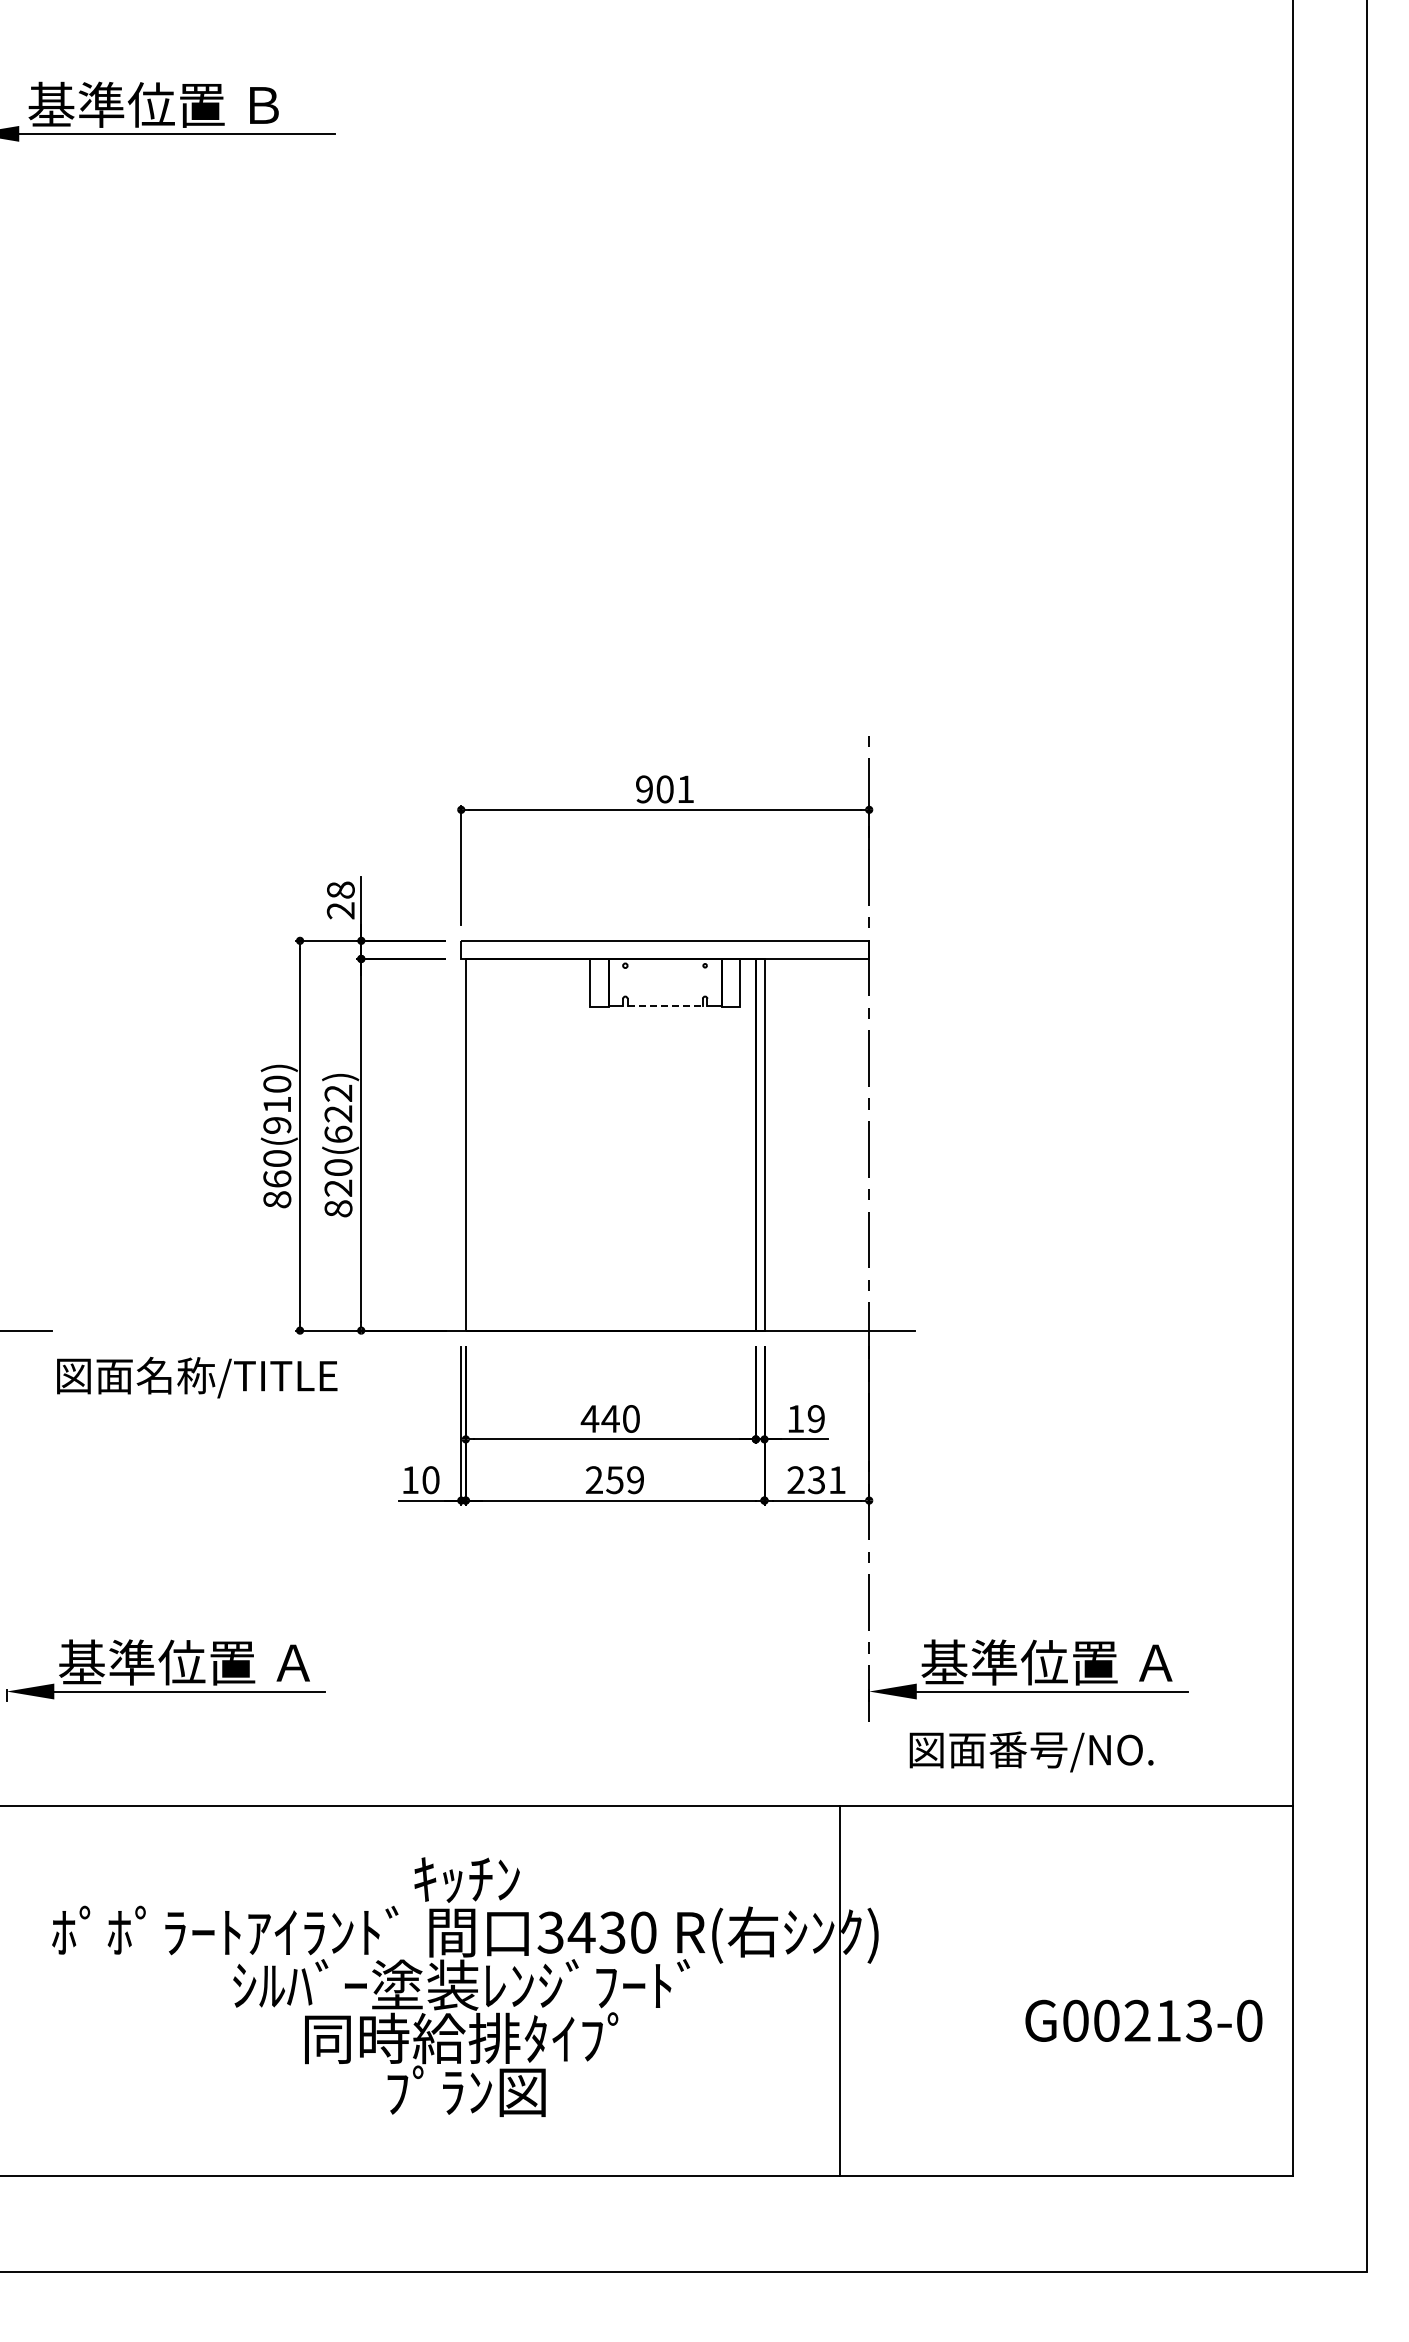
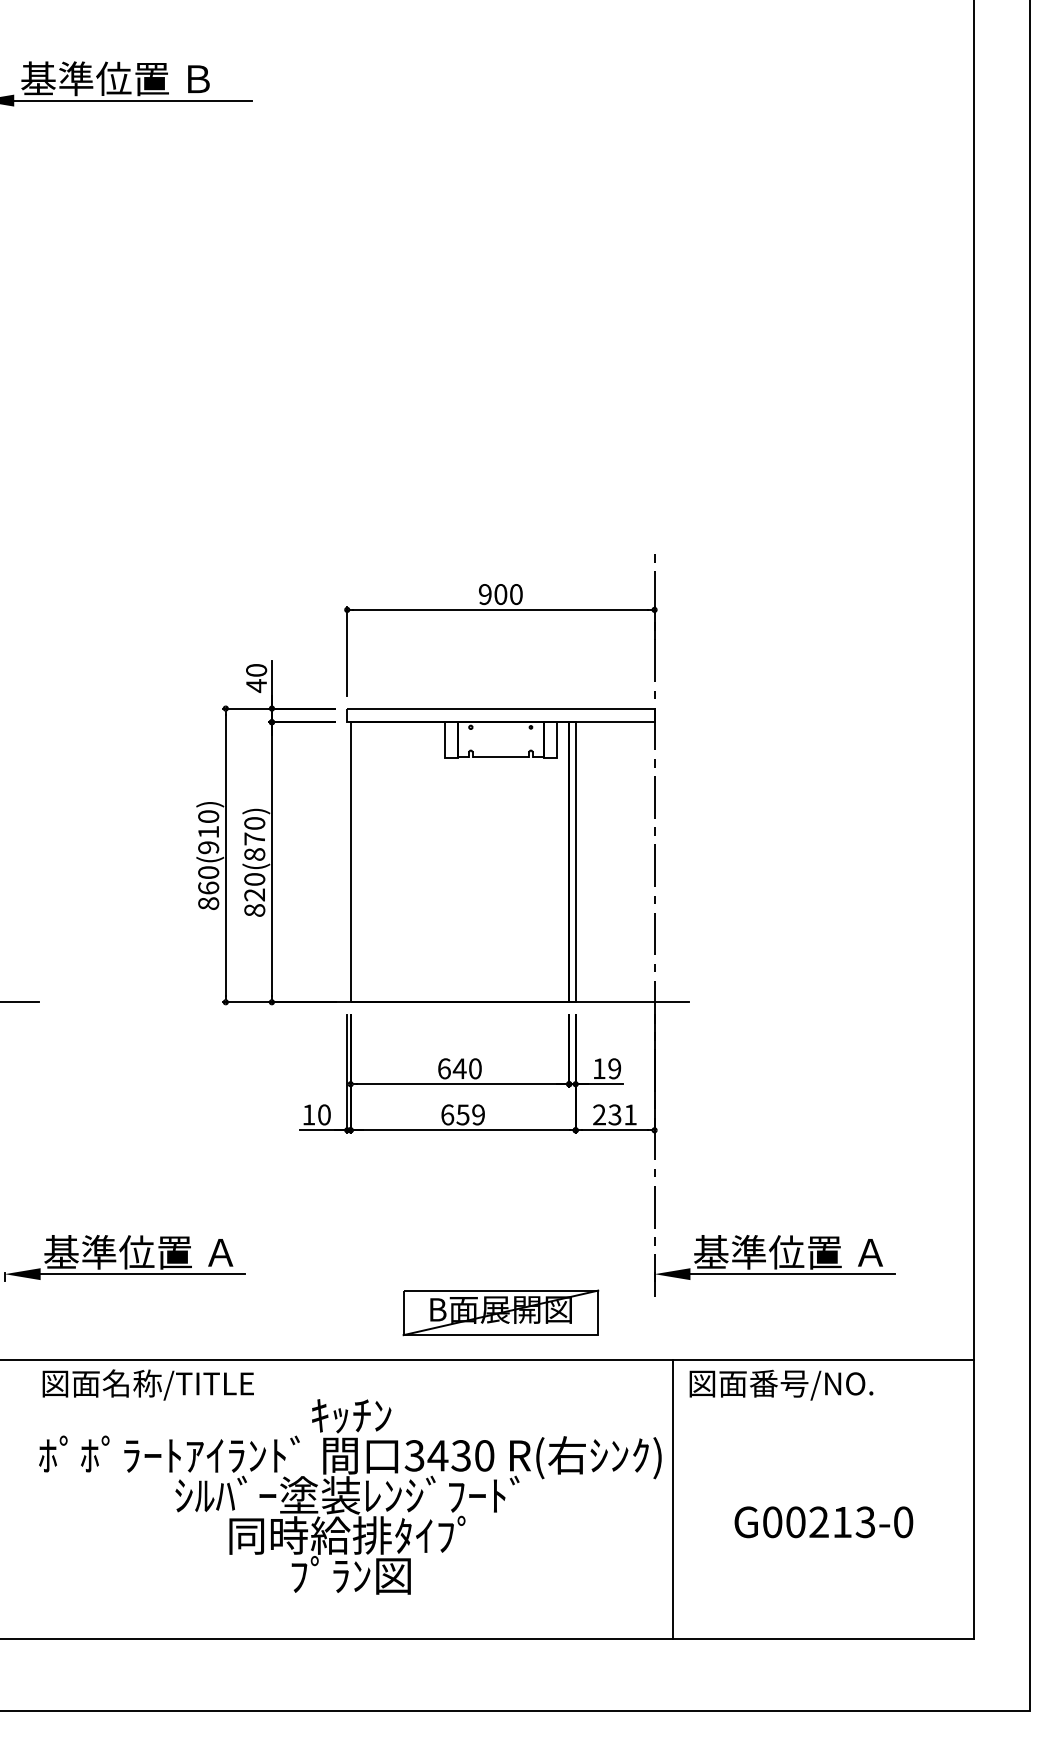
text: (685, 789) -> (516, 594), 901 -> 900
text: (340, 900) -> (256, 678), 28 -> 40
line: (665, 1005) -> (501, 757), dashed -> solid
text: (338, 1113) -> (254, 838), 820(622) -> 820(870)
text: (197, 1377) -> (148, 1384), moved
text: (589, 1418) -> (443, 1068), 440 -> 640
text: (594, 1480) -> (447, 1115), 259 -> 659
part: (665, 1742) -> (501, 1312), added
text: (1031, 1751) -> (781, 1384), moved
line: (840, 1991) -> (673, 1500), moved
text: (1143, 2020) -> (823, 1522), moved

